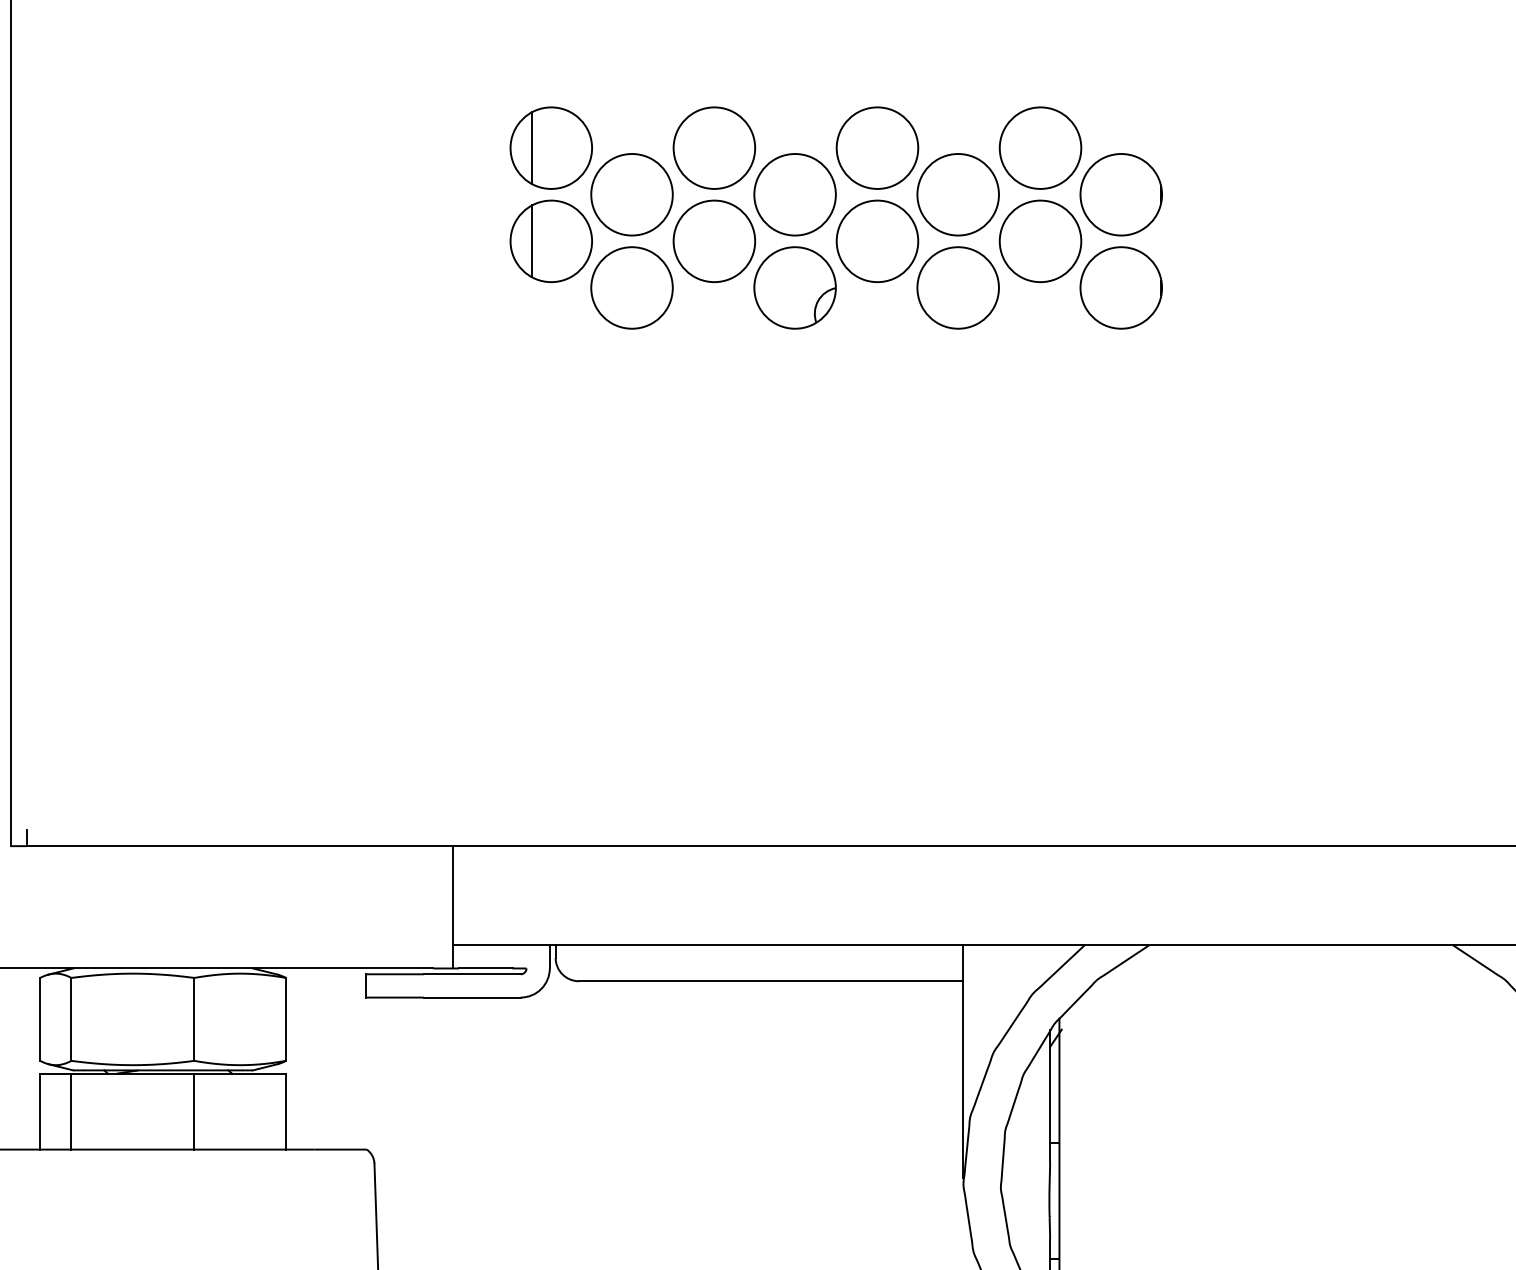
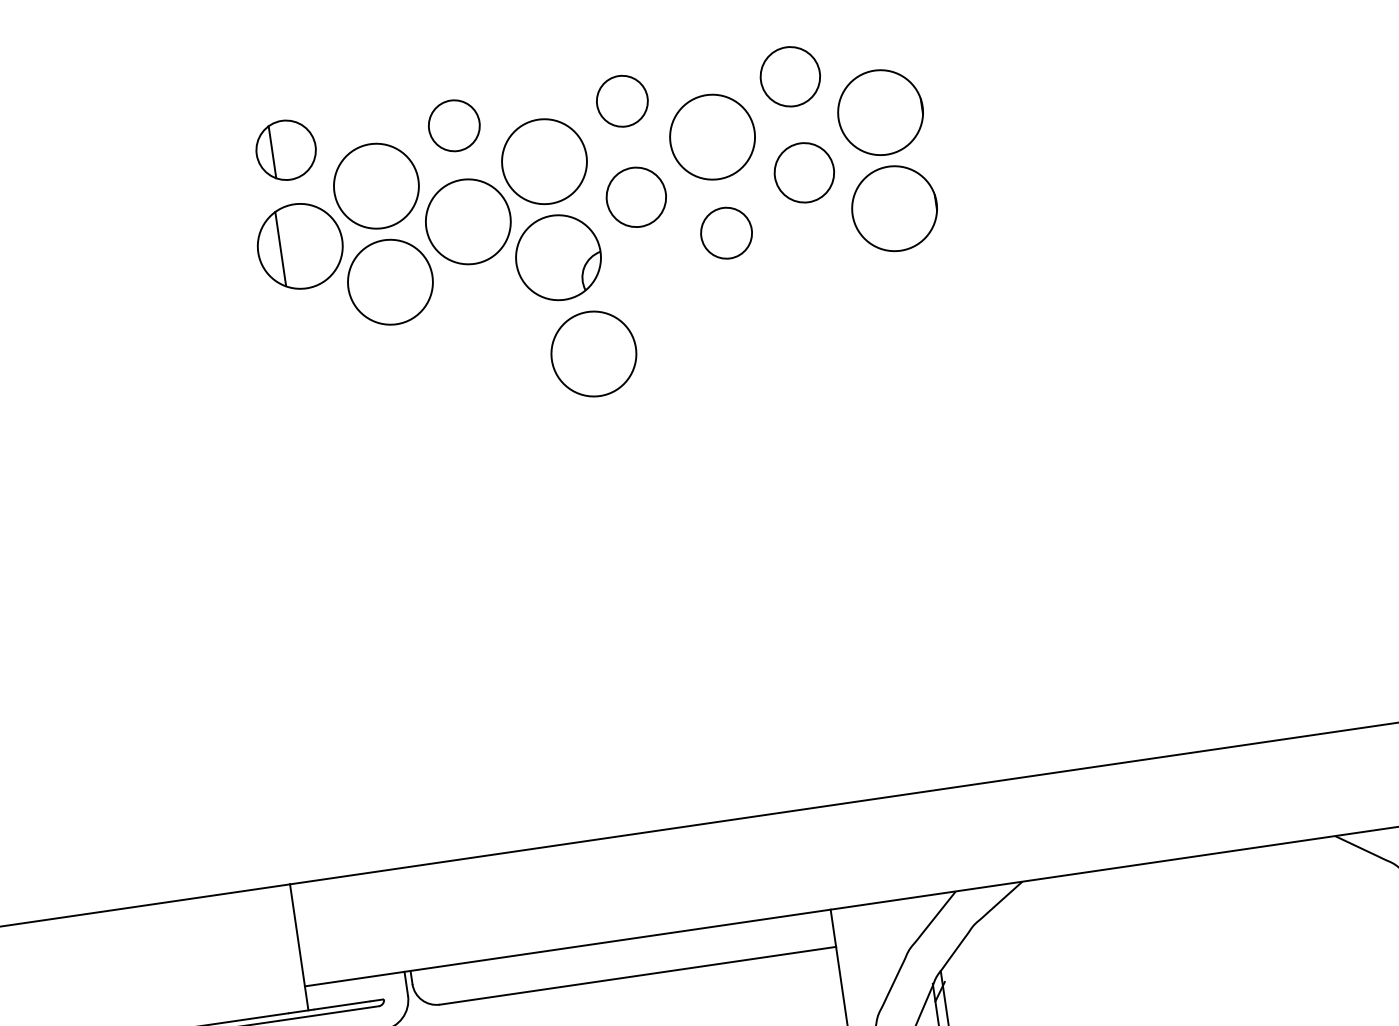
part: (550, 147) -> (285, 149), size x0.7
circle: (714, 147) -> (454, 125), size x0.6
circle: (877, 147) -> (622, 100), size x0.6
circle: (1040, 147) -> (790, 76), size x0.7
circle: (877, 241) -> (636, 197), size x0.7
circle: (1040, 241) -> (804, 172), size x0.7
circle: (957, 287) -> (725, 232), size x0.6
circle: (815, 383) -> (593, 353), added

